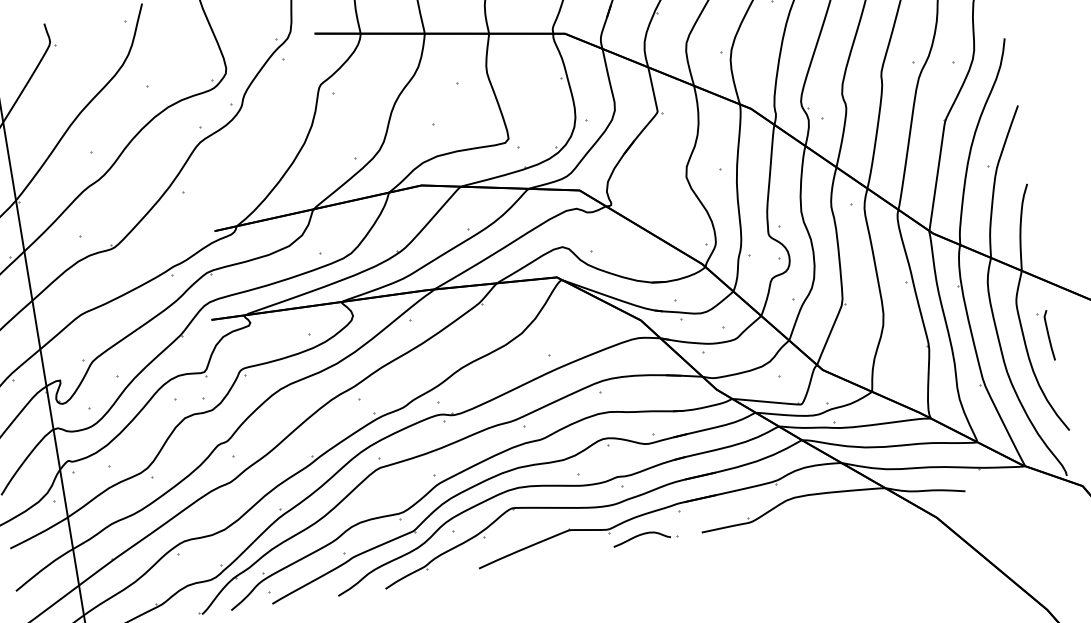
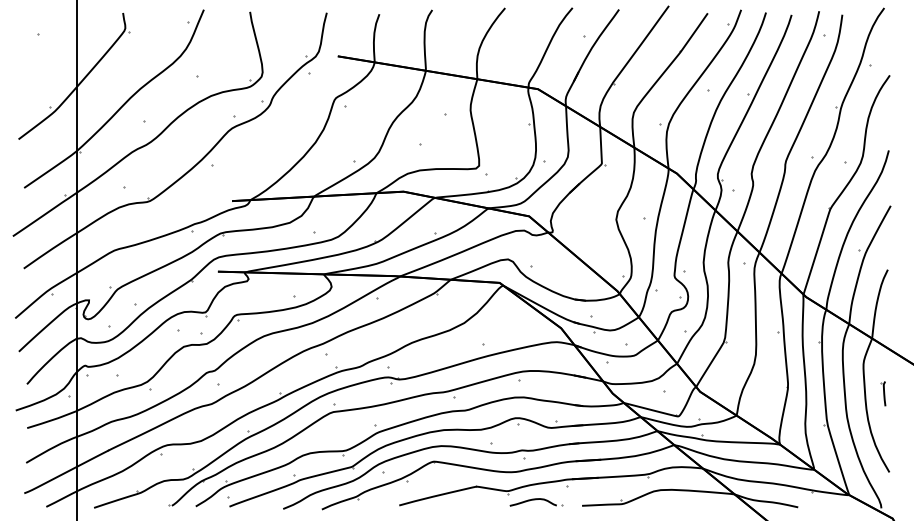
part: (1045, 335) -> (882, 393), size x0.6

